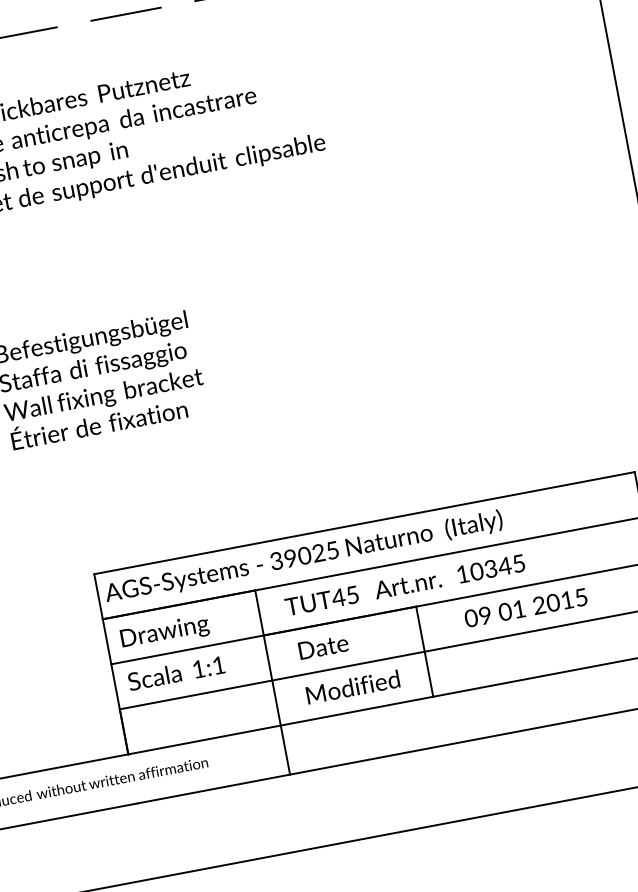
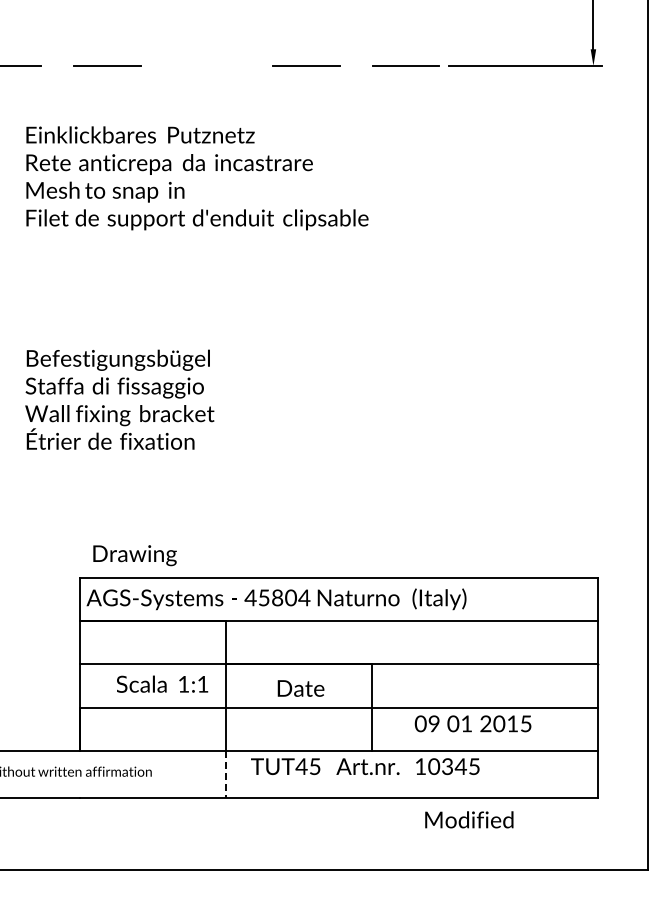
line: (125, 13) -> (206, 65), removed
text: (304, 555) -> (277, 597), 39025 -> 45804
text: (405, 584) -> (365, 766), moved
text: (525, 607) -> (472, 723), moved
text: (164, 632) -> (134, 555), moved
text: (322, 647) -> (300, 688), moved
text: (176, 672) -> (162, 683), moved
text: (353, 686) -> (469, 819), moved
line: (285, 750) -> (225, 774), solid -> dashed

